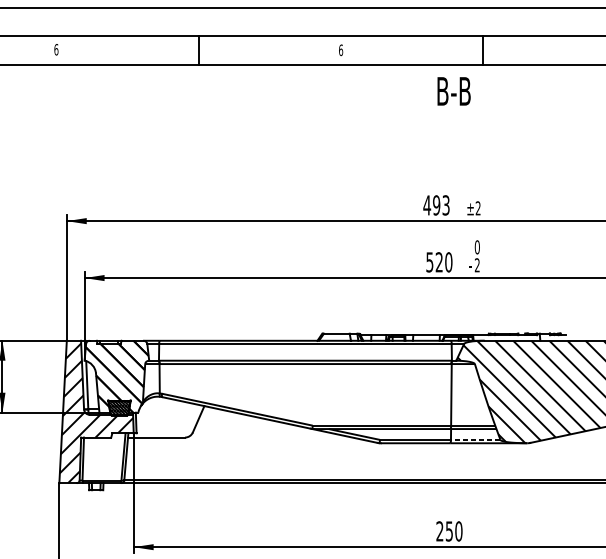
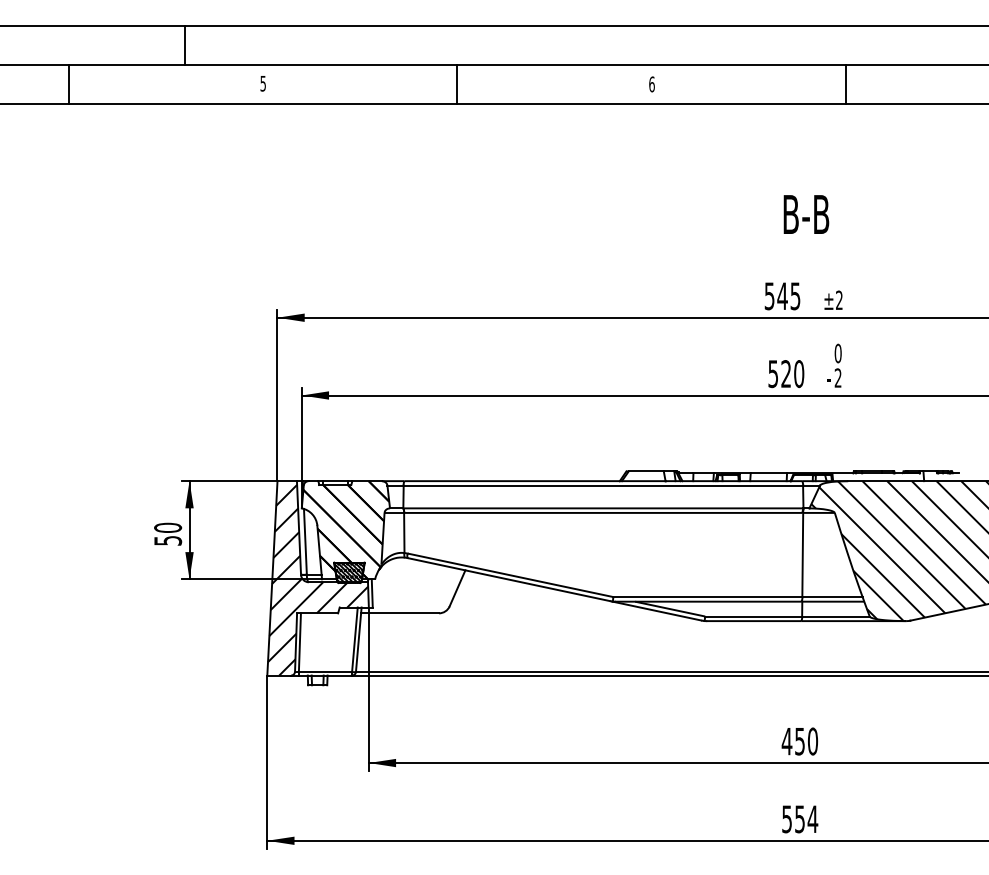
text: (56, 49) -> (263, 83), 6 -> 5
text: (454, 91) -> (806, 214), moved
text: (436, 205) -> (782, 296), 493 -> 545
line: (475, 439) -> (835, 616), dashed -> solid
text: (439, 531) -> (786, 741), 250 -> 450

